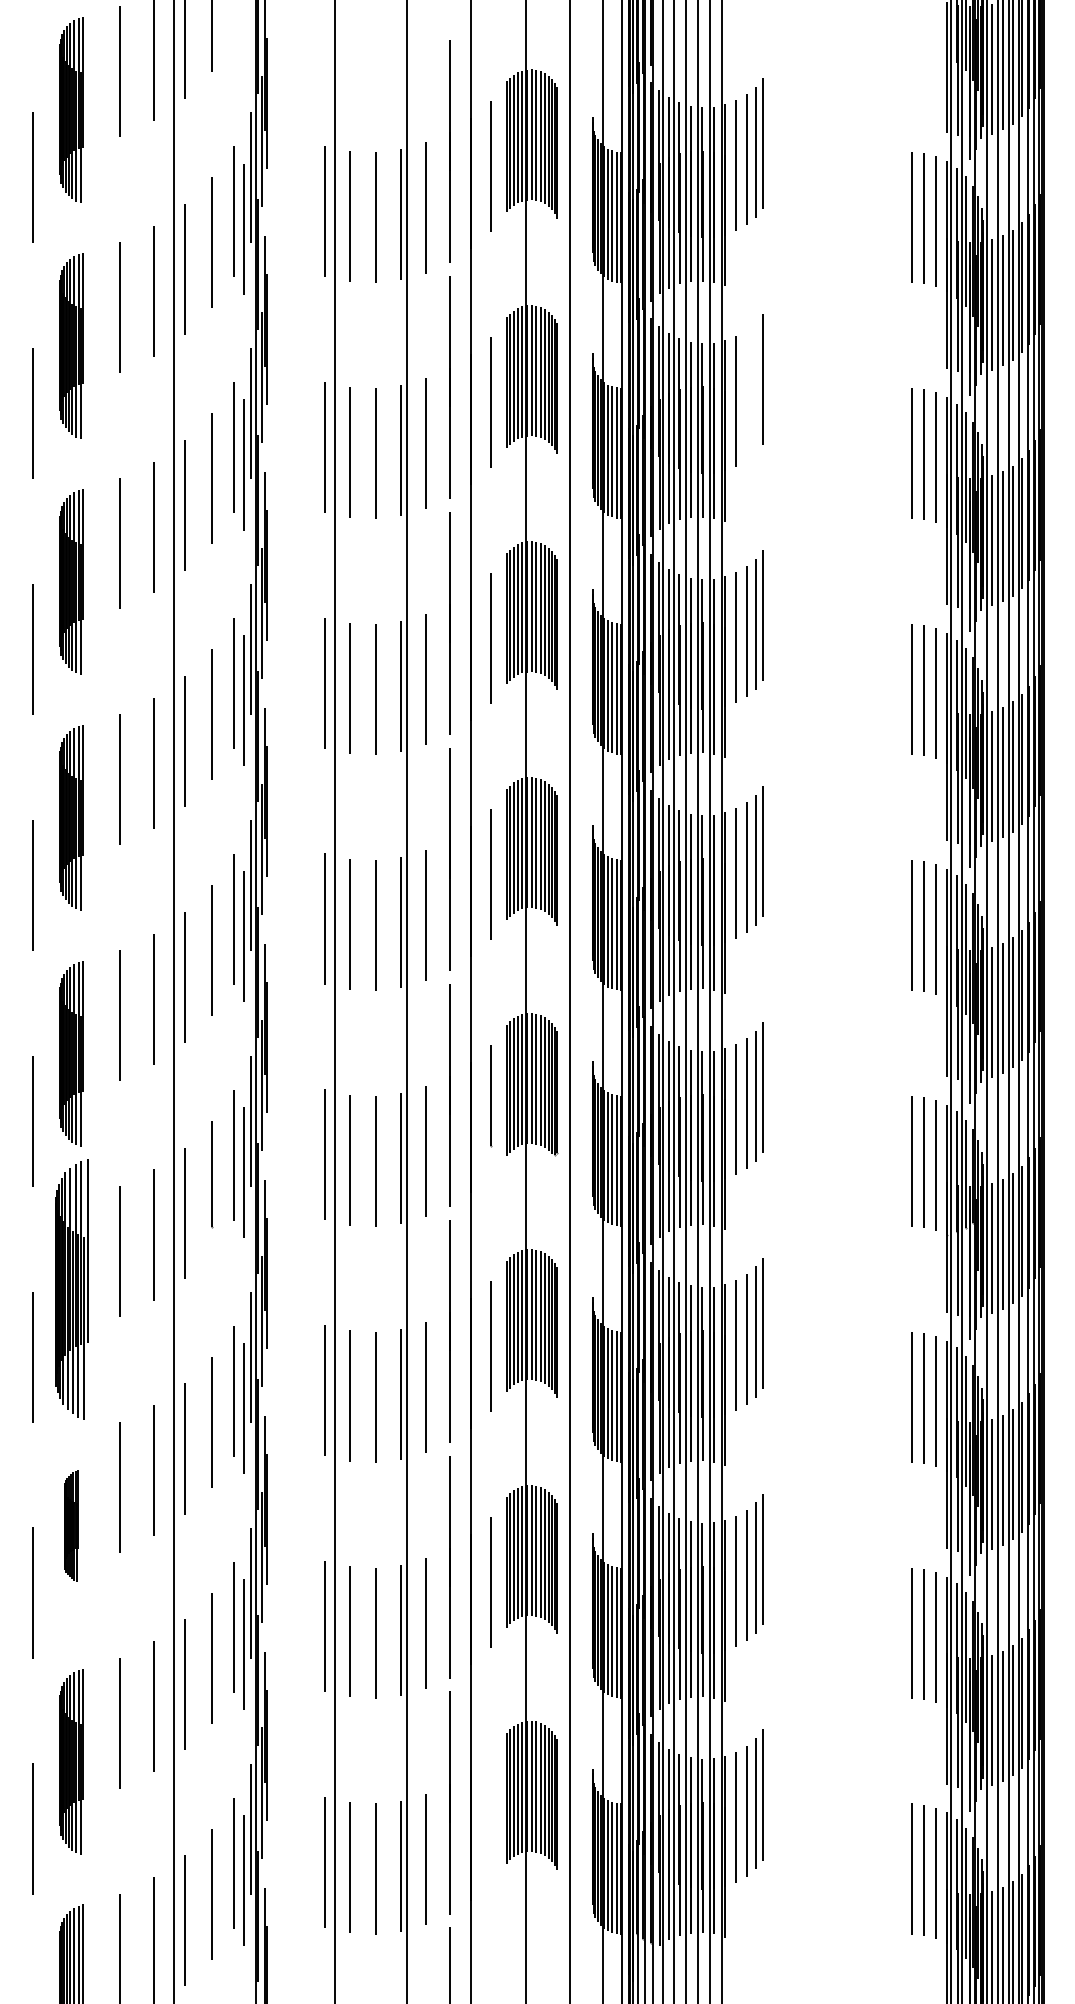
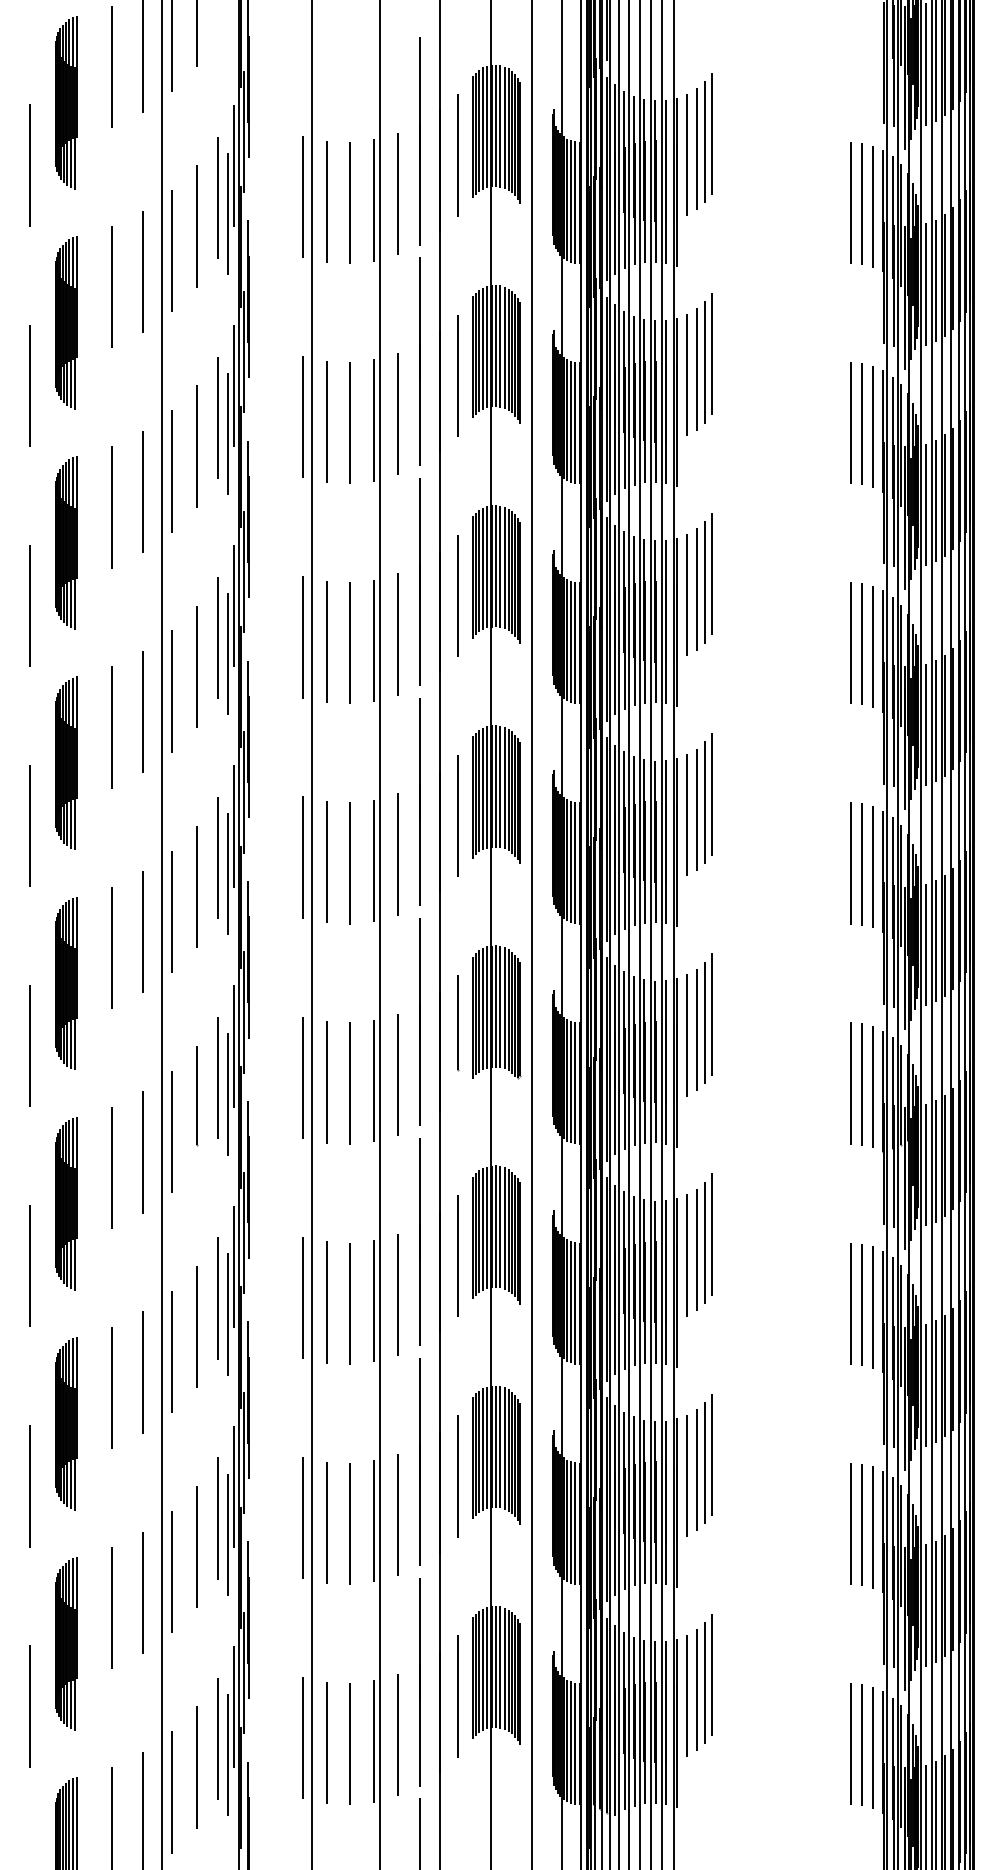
line: (755, 388) -> (704, 362), added
line: (746, 395) -> (696, 369), added
part: (71, 1289) -> (66, 1203), size x0.71
part: (71, 1525) -> (66, 1423), size x1.67
line: (490, 1818) -> (457, 1696), added

